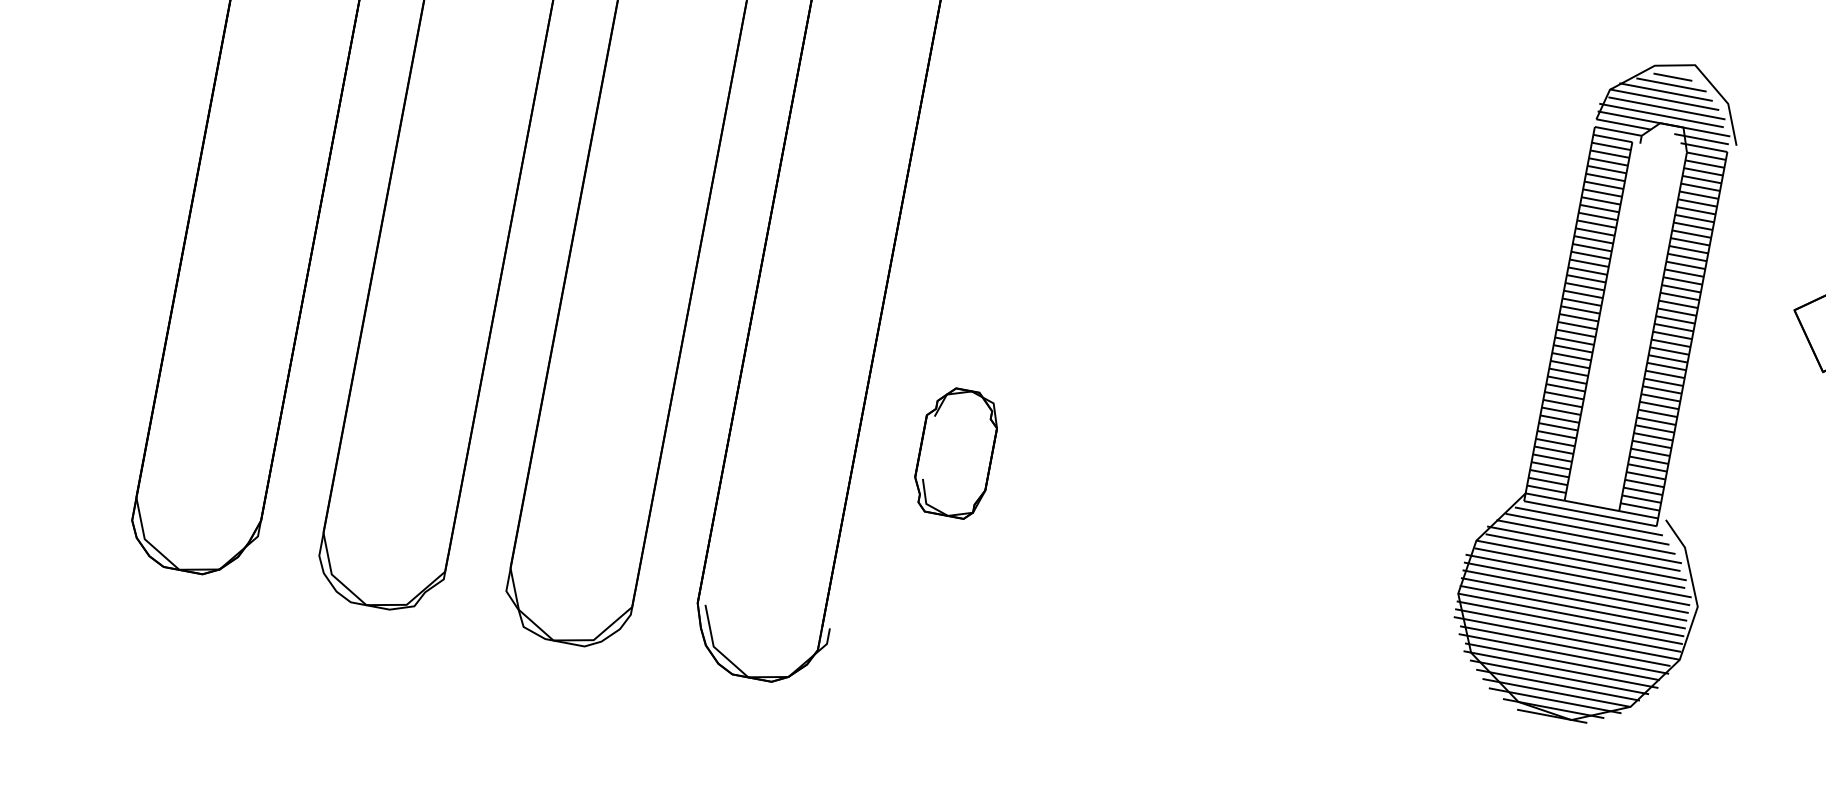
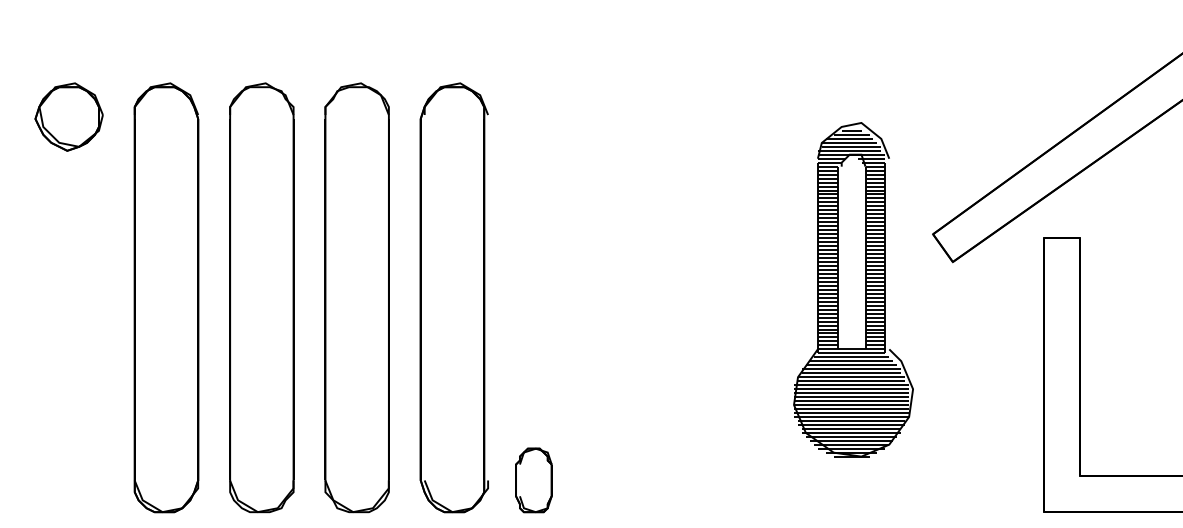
part: (955, 452) -> (533, 480), moved

